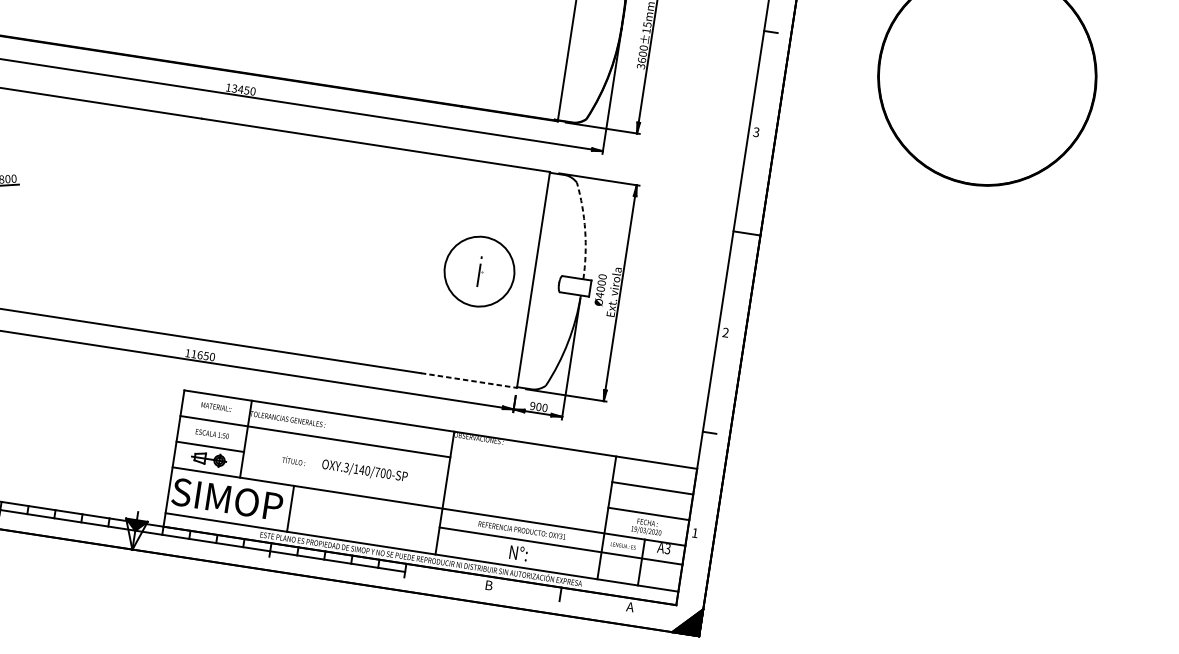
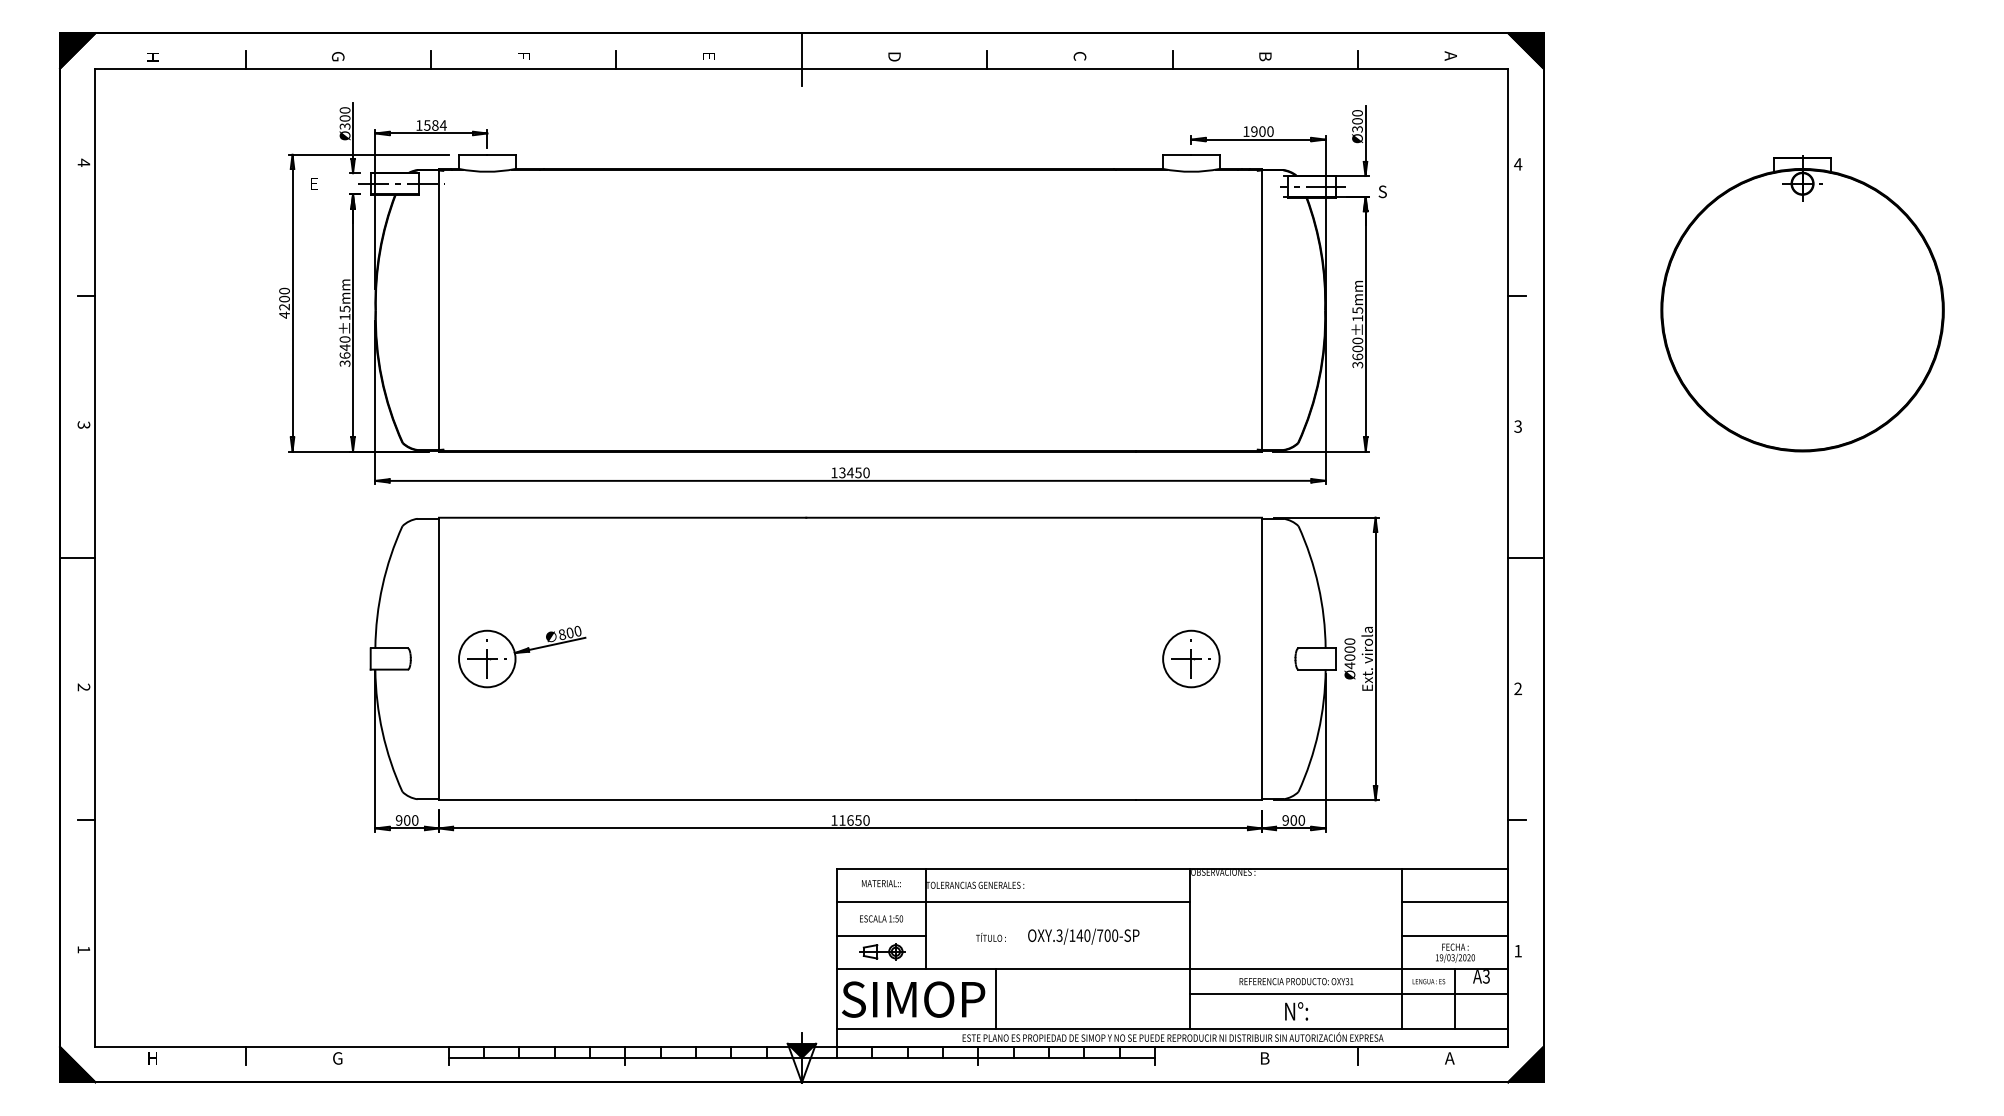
arc: (585, 230) -> (1318, 585), dashed -> solid
circle: (479, 271) -> (1191, 658), size x0.62
line: (479, 272) -> (1191, 659), added
line: (469, 380) -> (1199, 800), dashed -> solid

